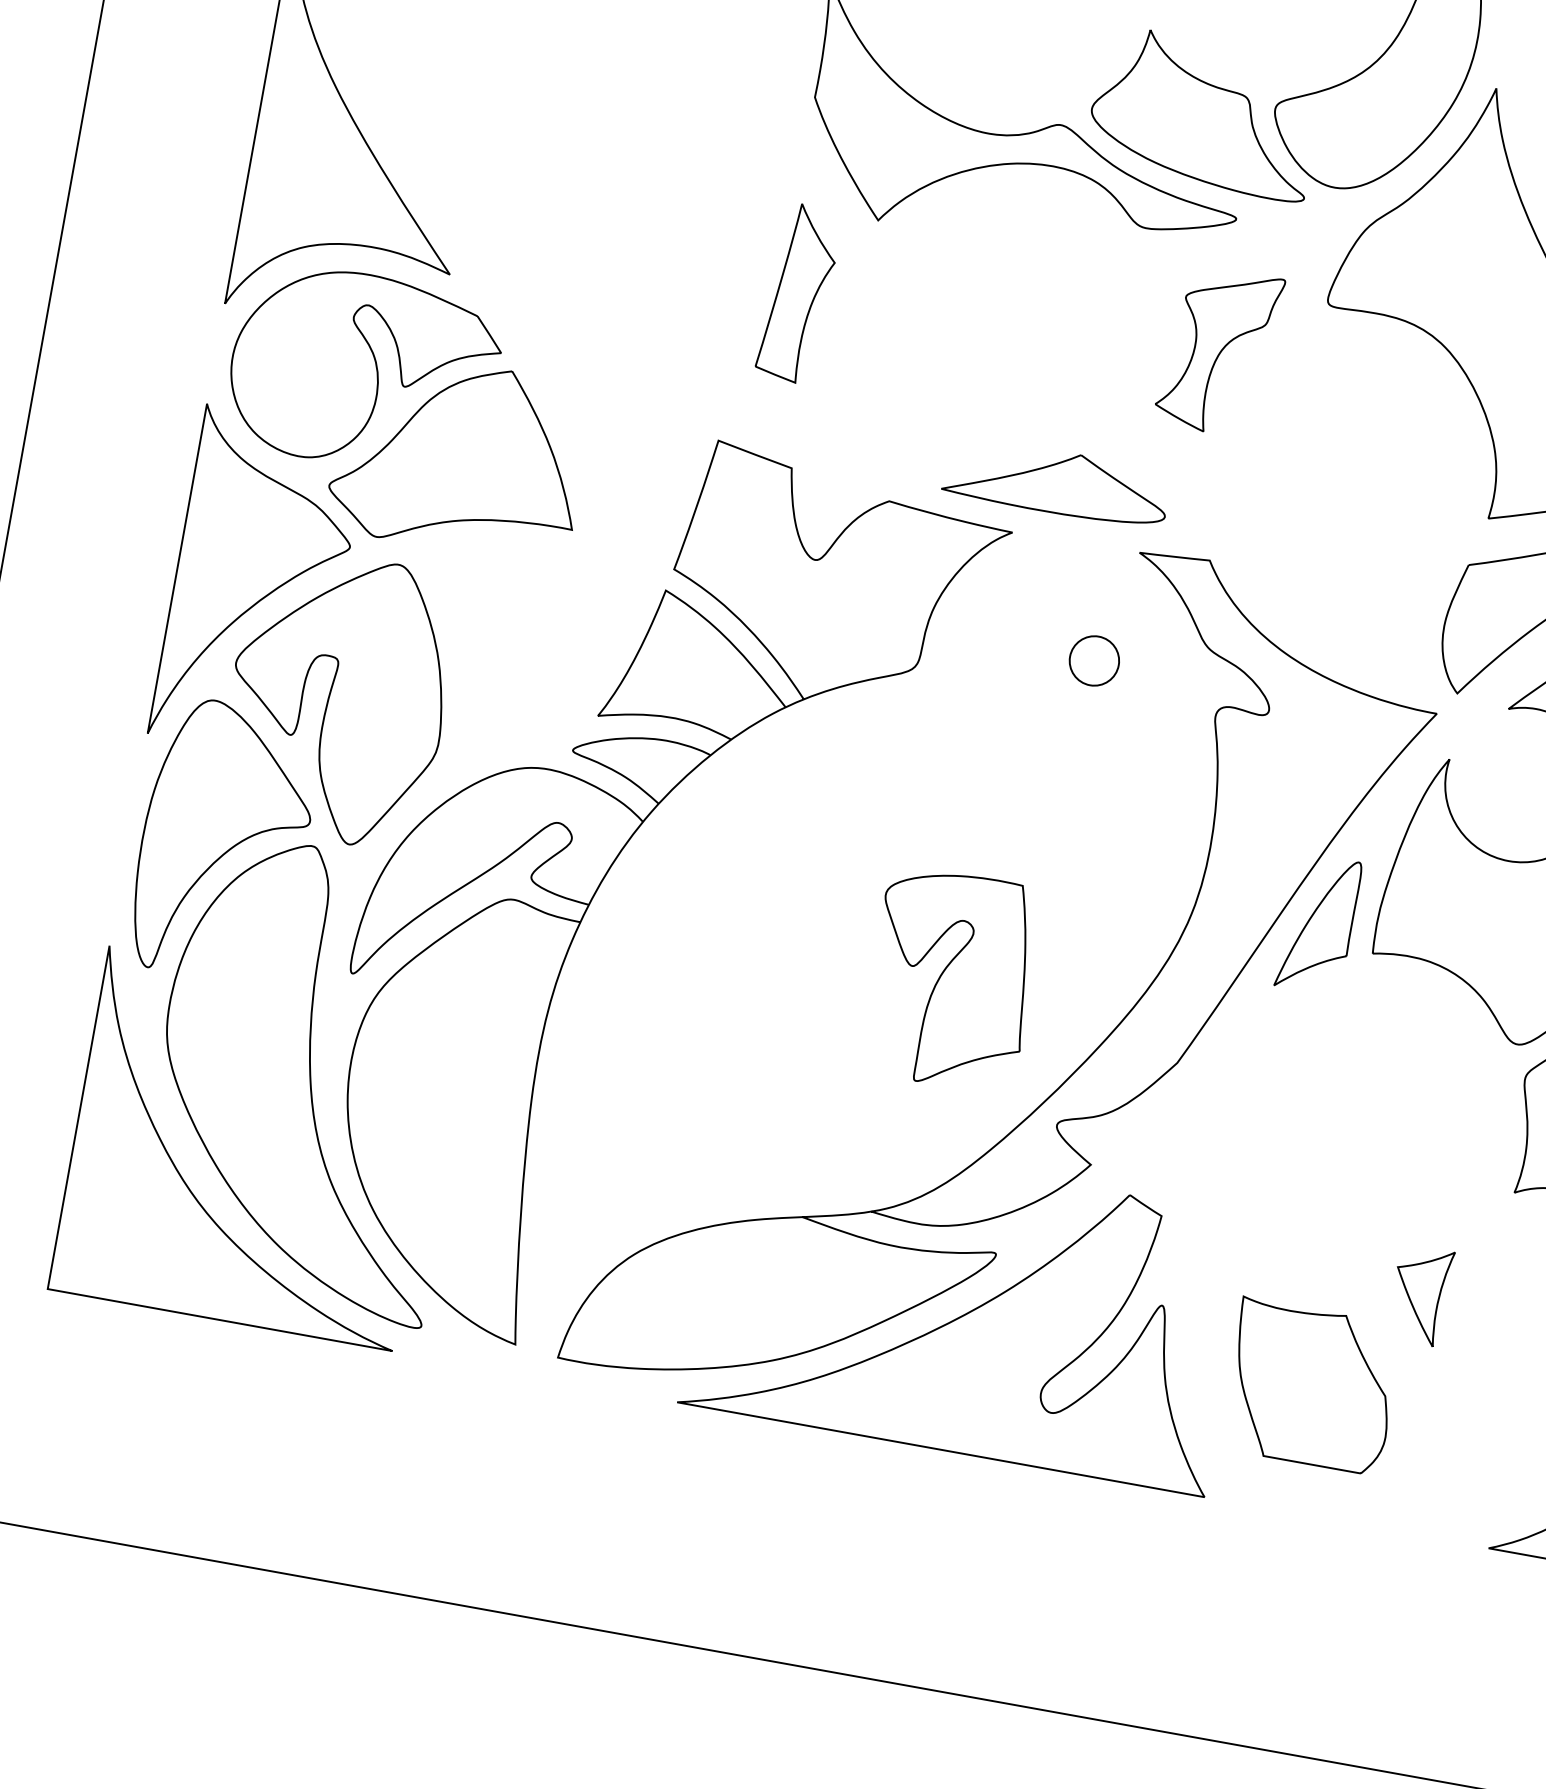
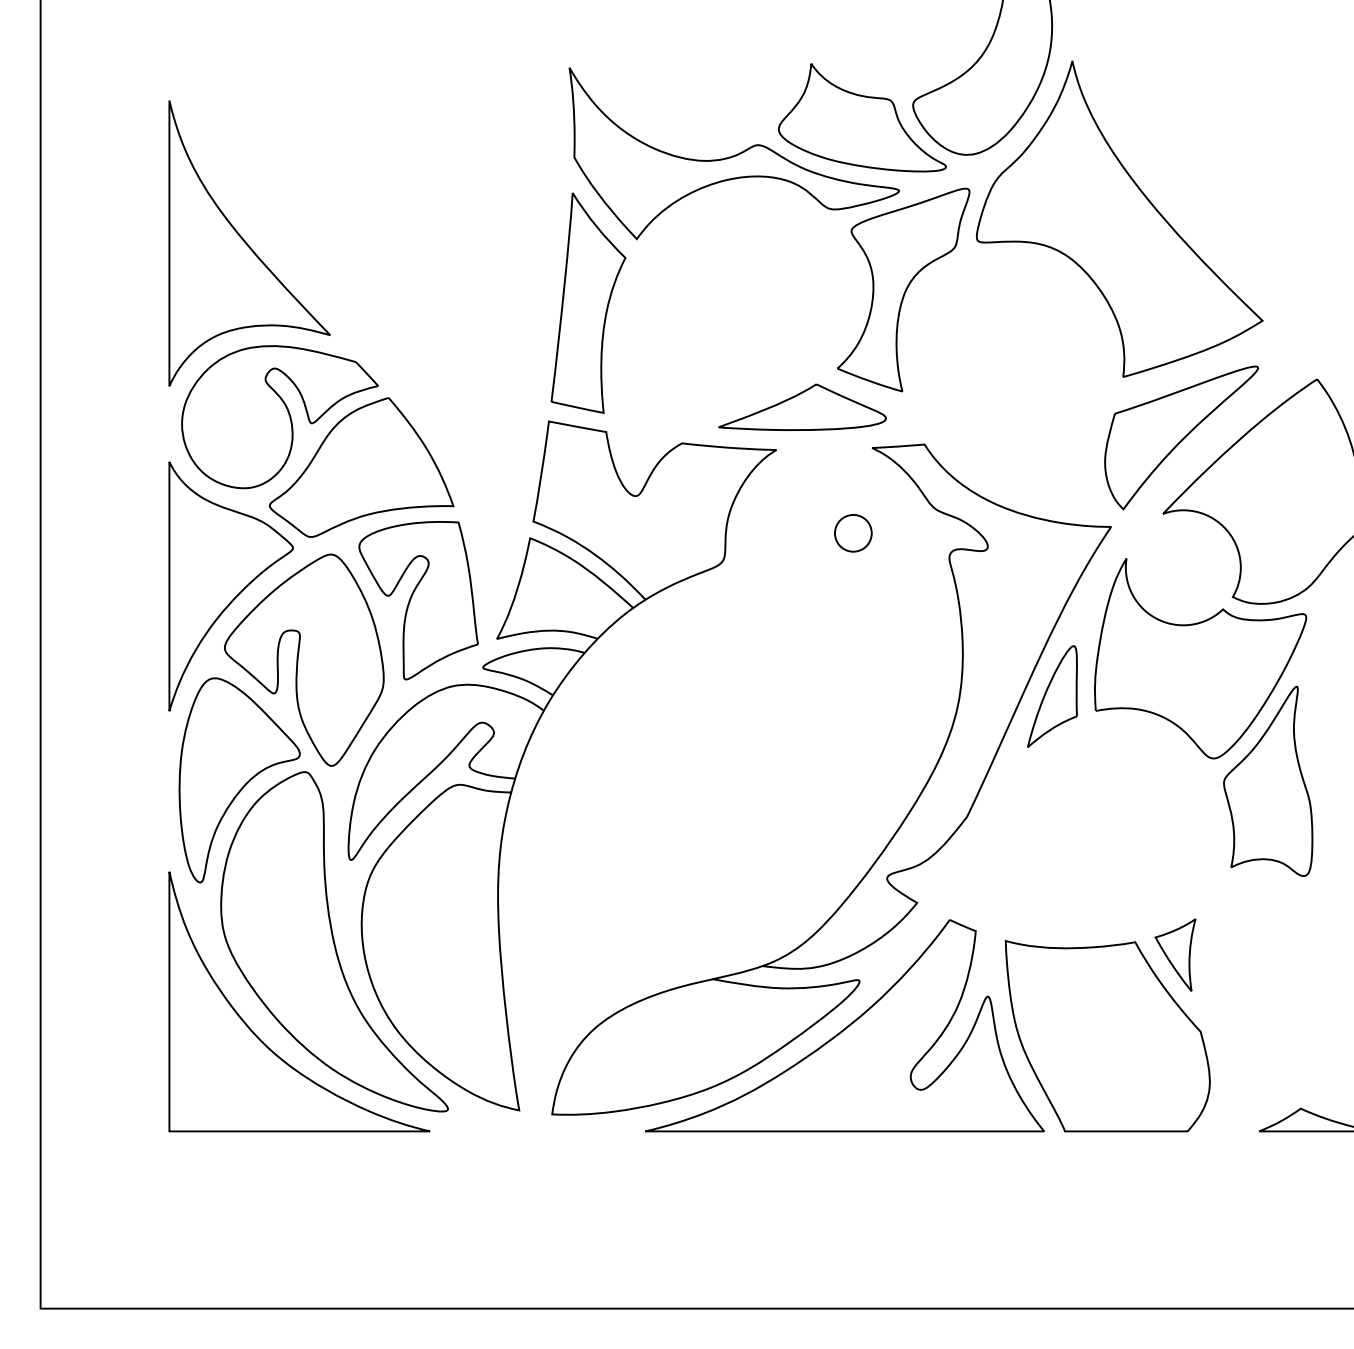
part: (799, 292) -> (588, 302), size x1.67
part: (1218, 350) -> (903, 289), size x1.67
part: (951, 979) -> (418, 600), moved
part: (1310, 1386) -> (1107, 1036), size x1.67

